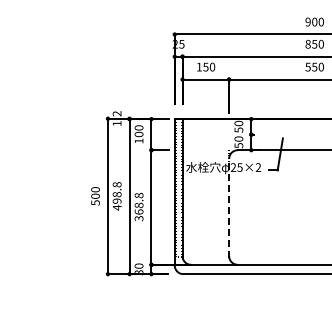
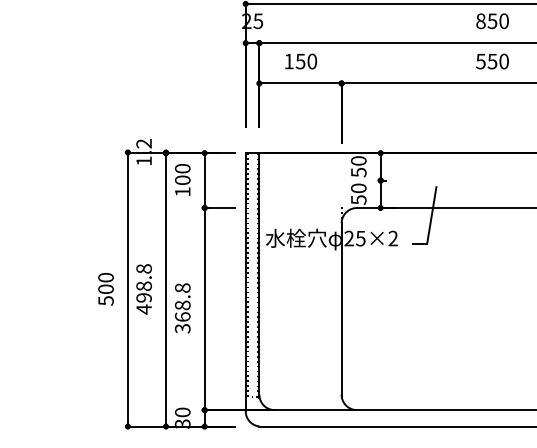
line: (229, 207) -> (342, 309), dashed -> solid

